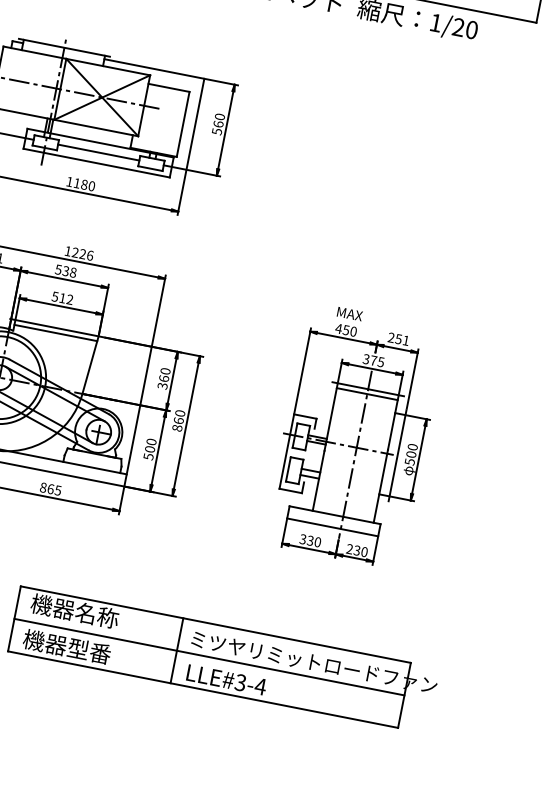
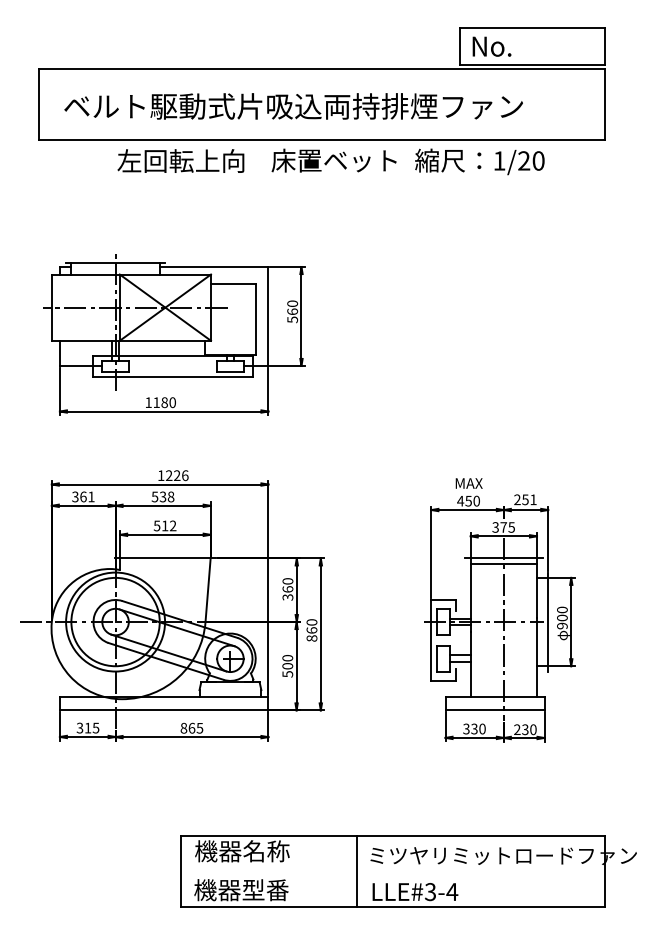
line: (98, 152) -> (172, 365), removed
line: (56, 332) -> (165, 563), removed
text: (410, 461) -> (562, 625), 500 -> 900
line: (209, 657) -> (392, 871), removed

